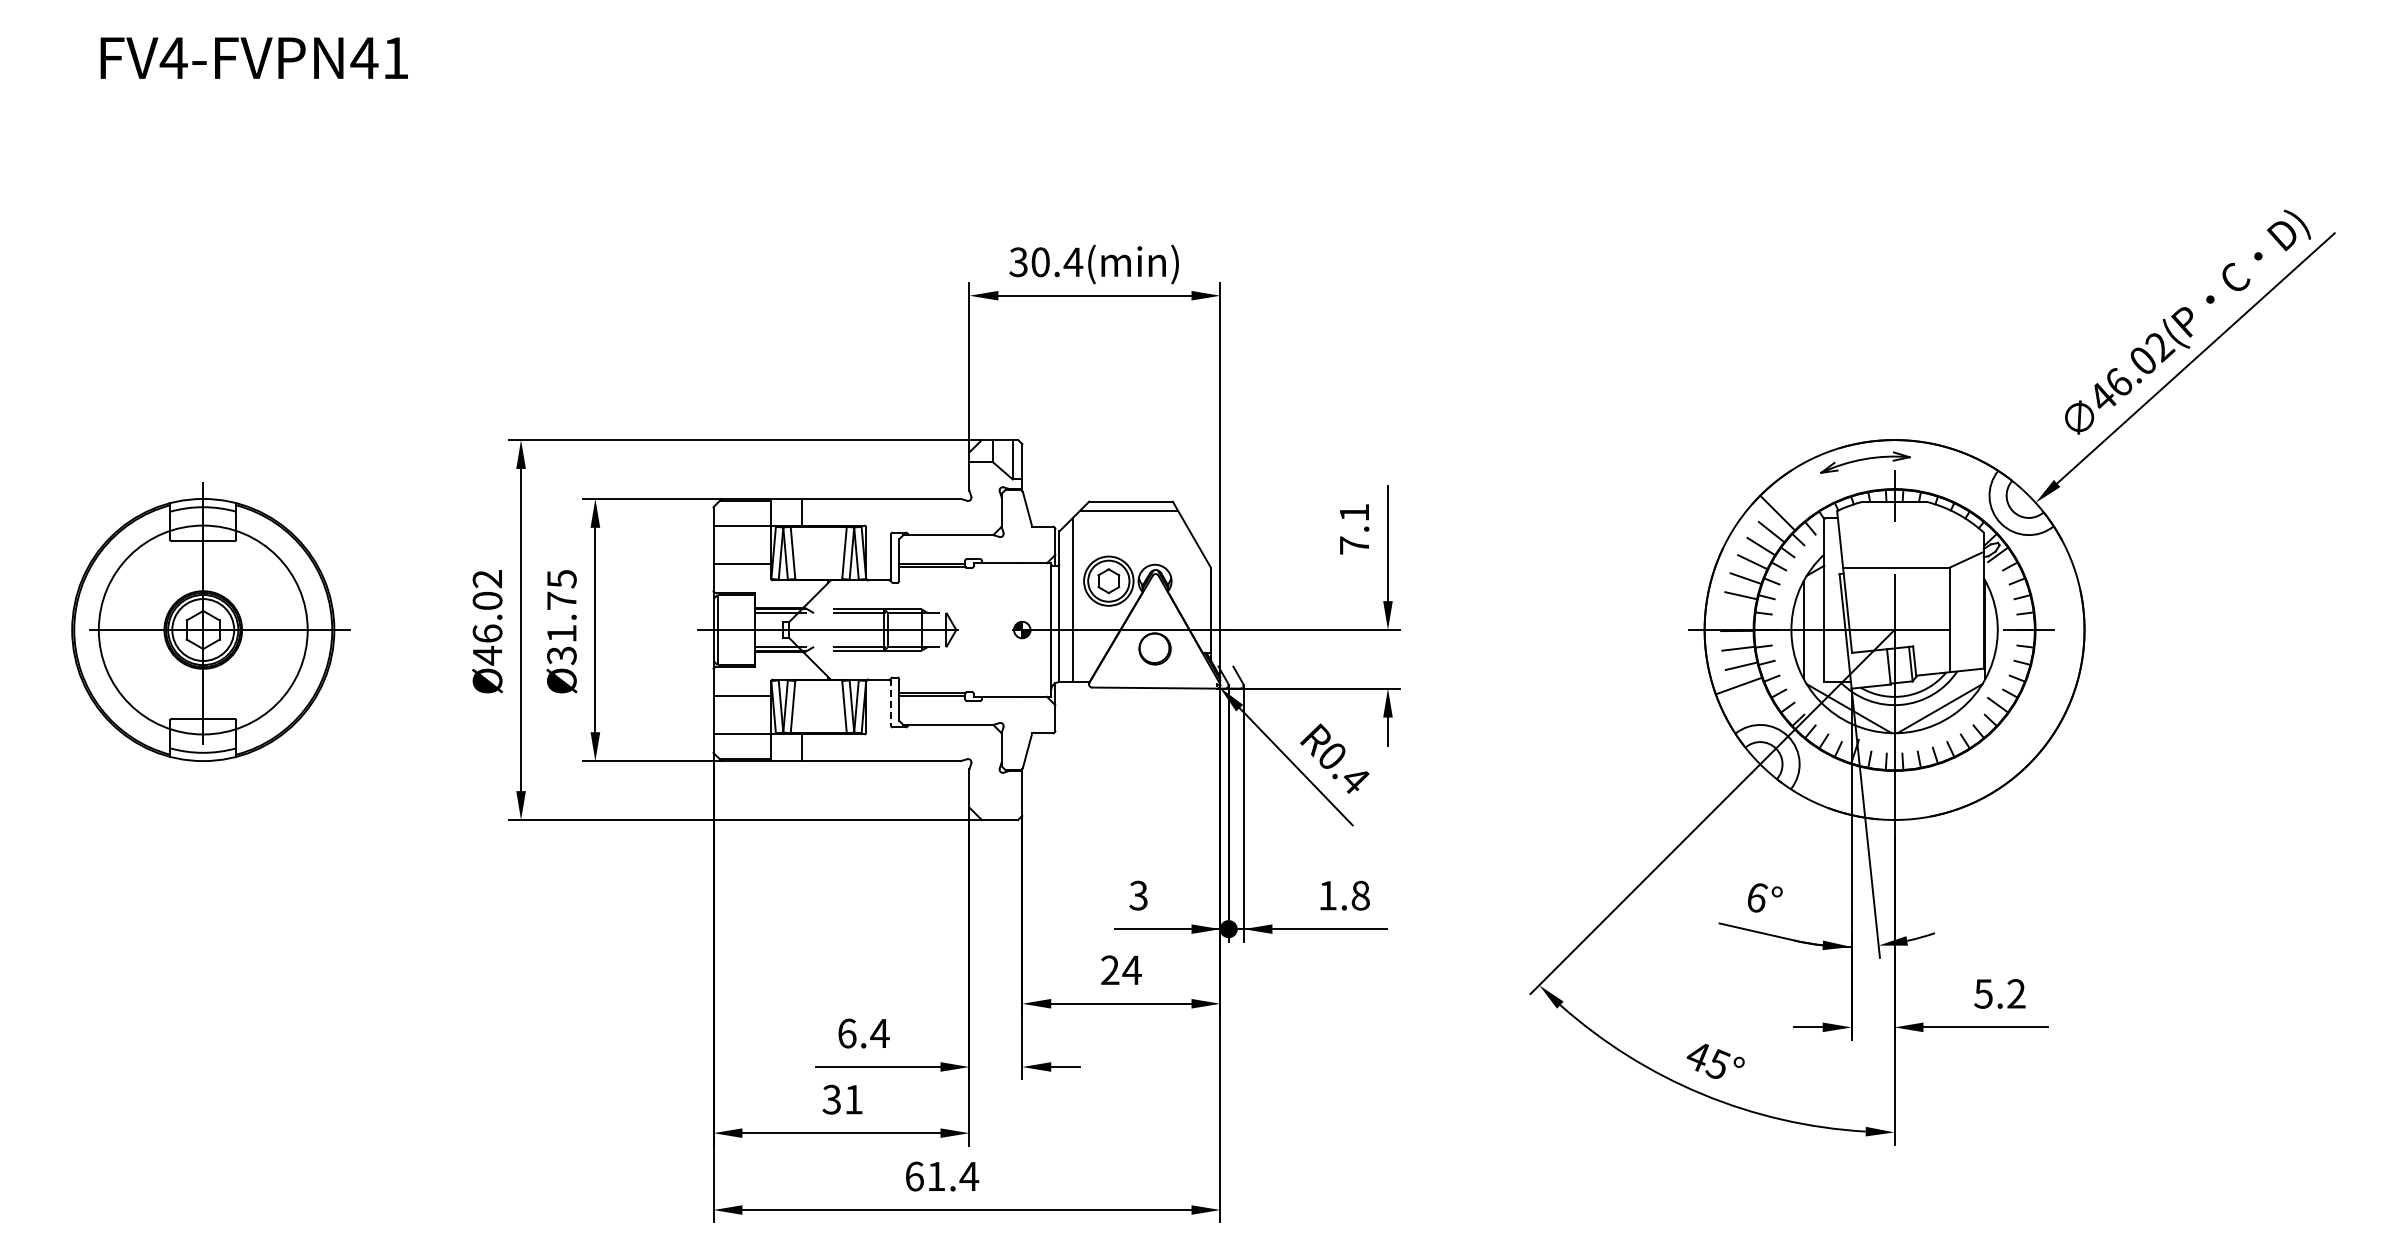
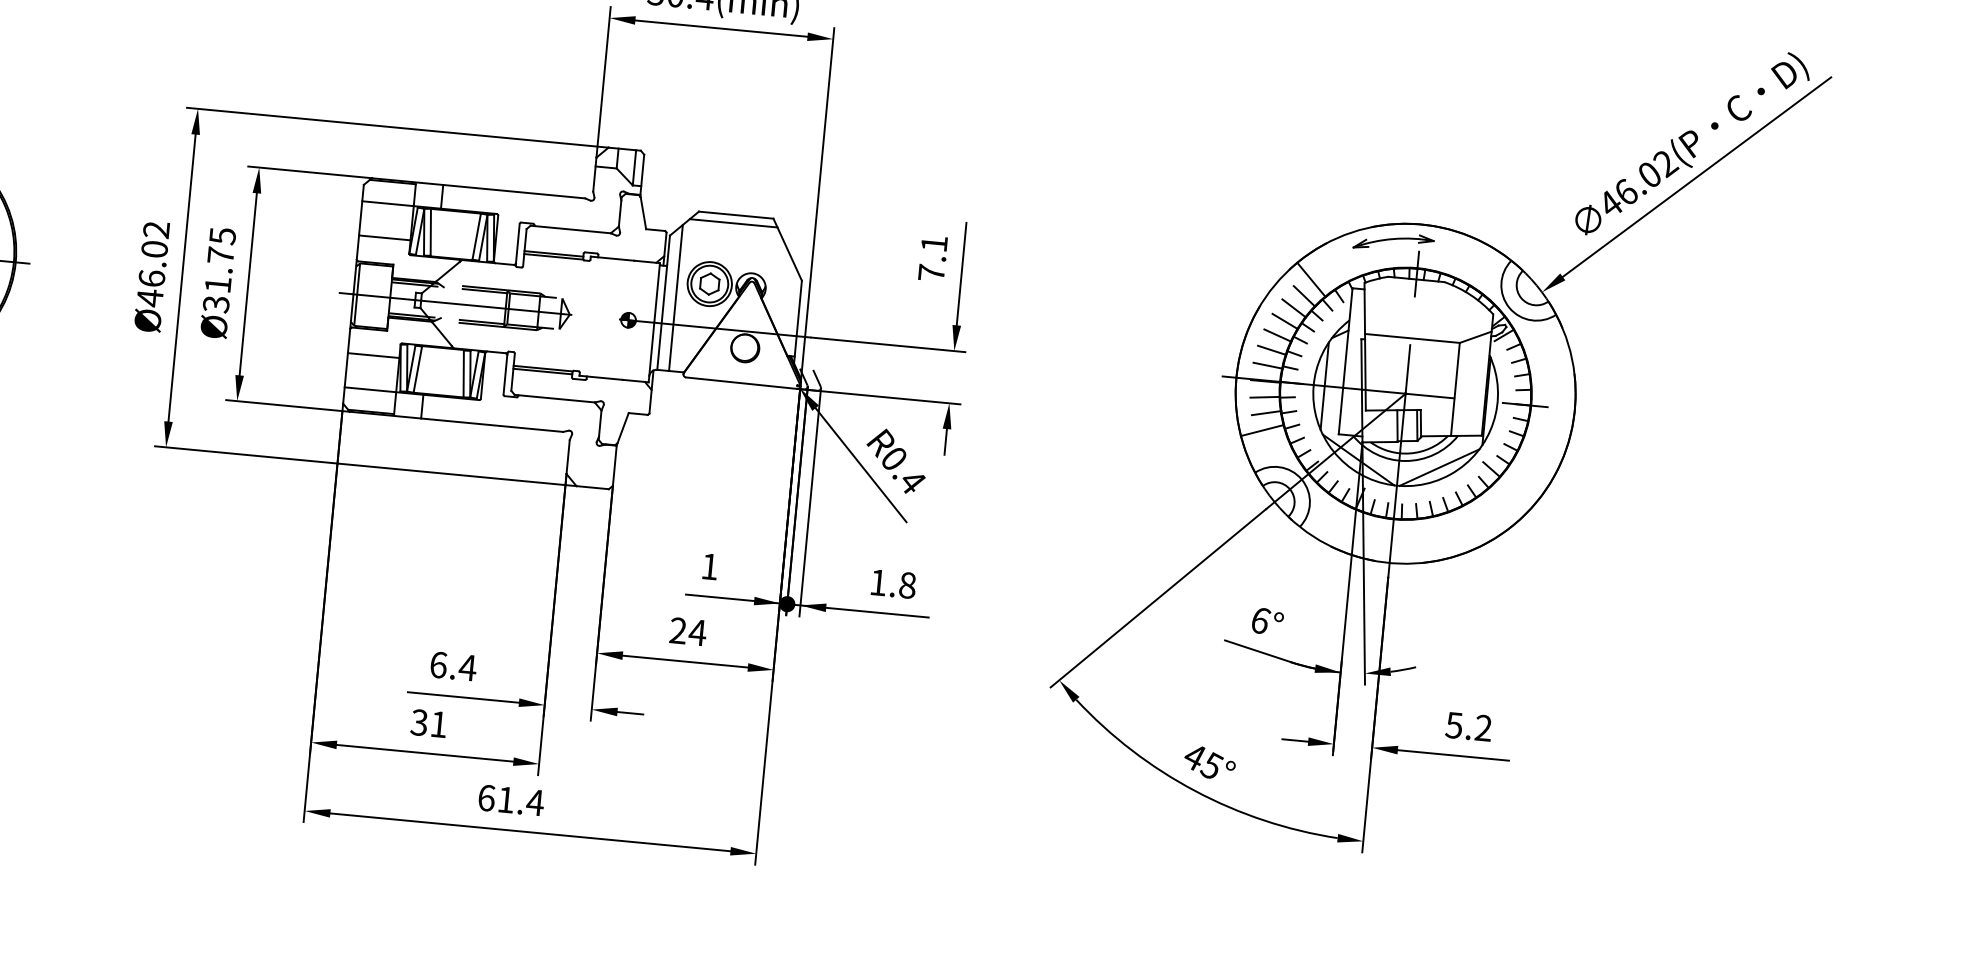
line: (1738, 613) -> (1267, 365), added
line: (891, 702) -> (505, 373), dashed -> solid
text: (1138, 895) -> (709, 566), 3 -> 1

